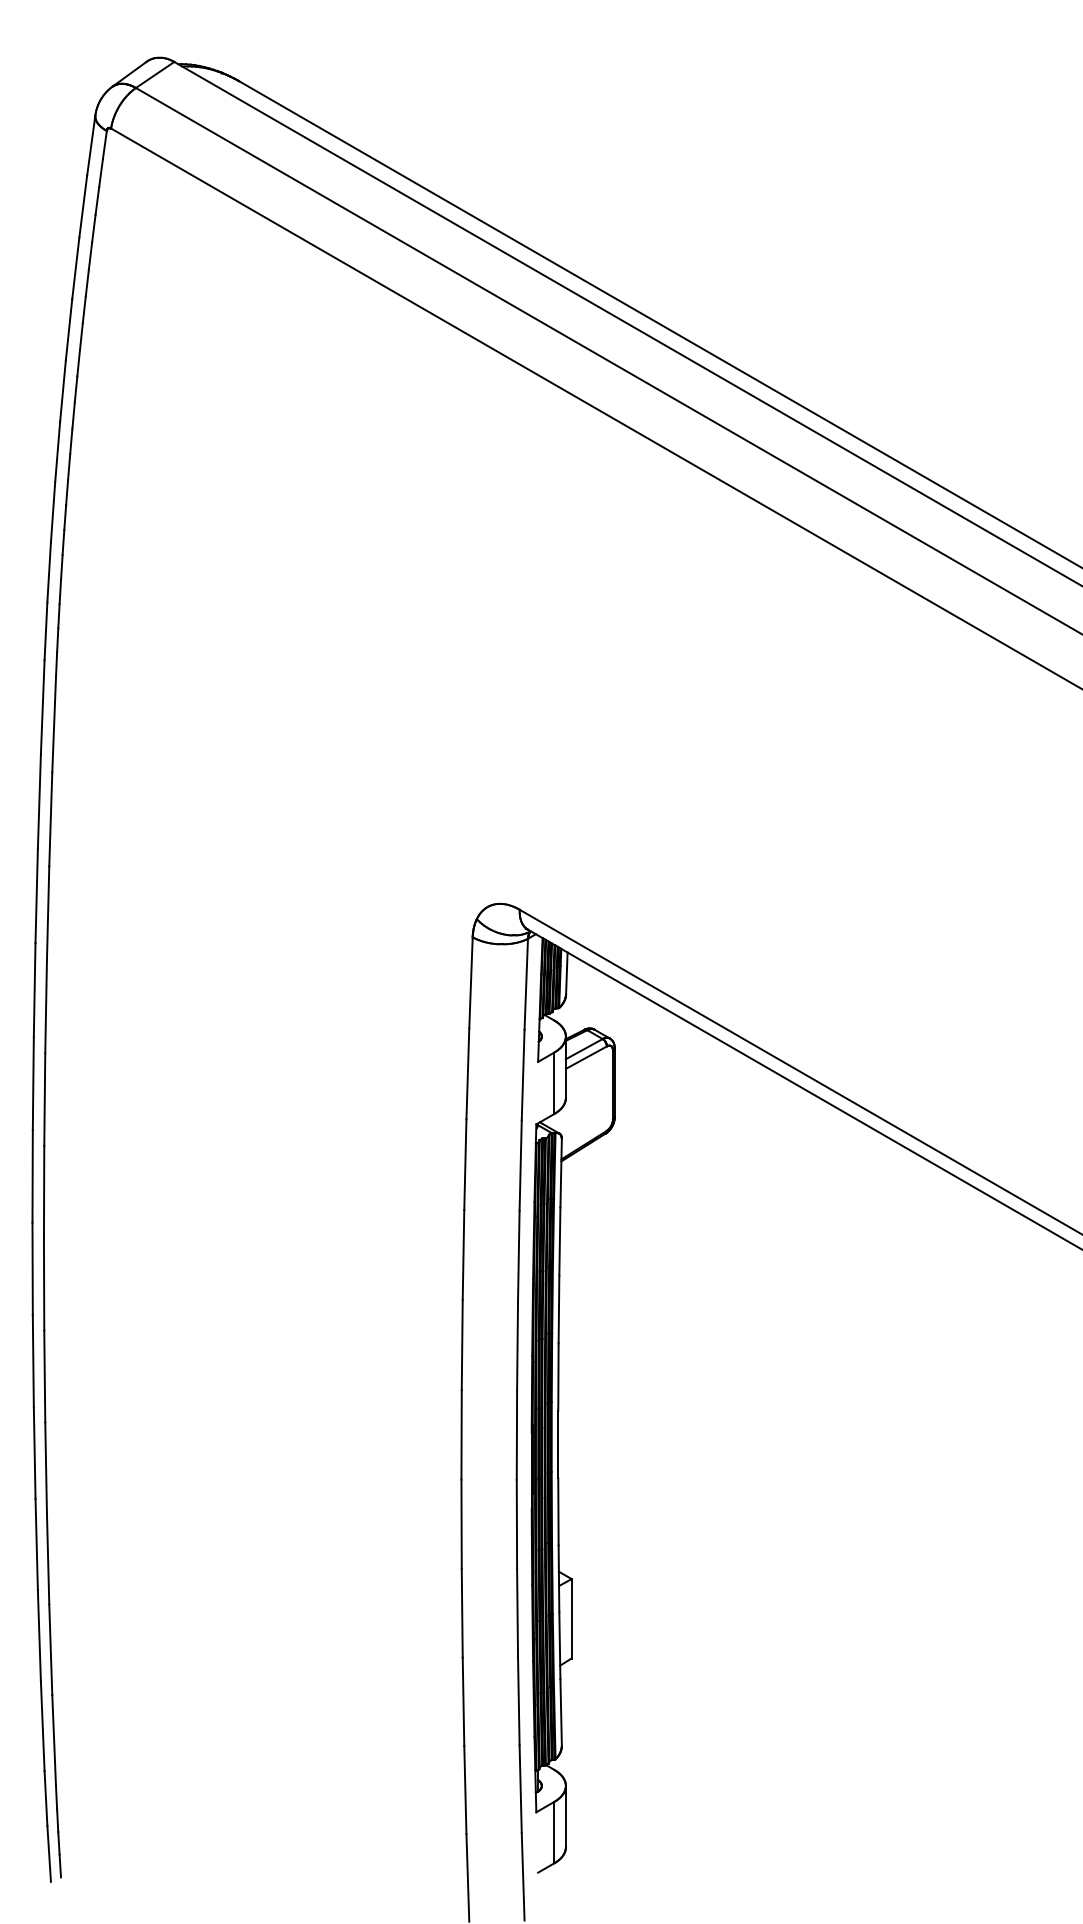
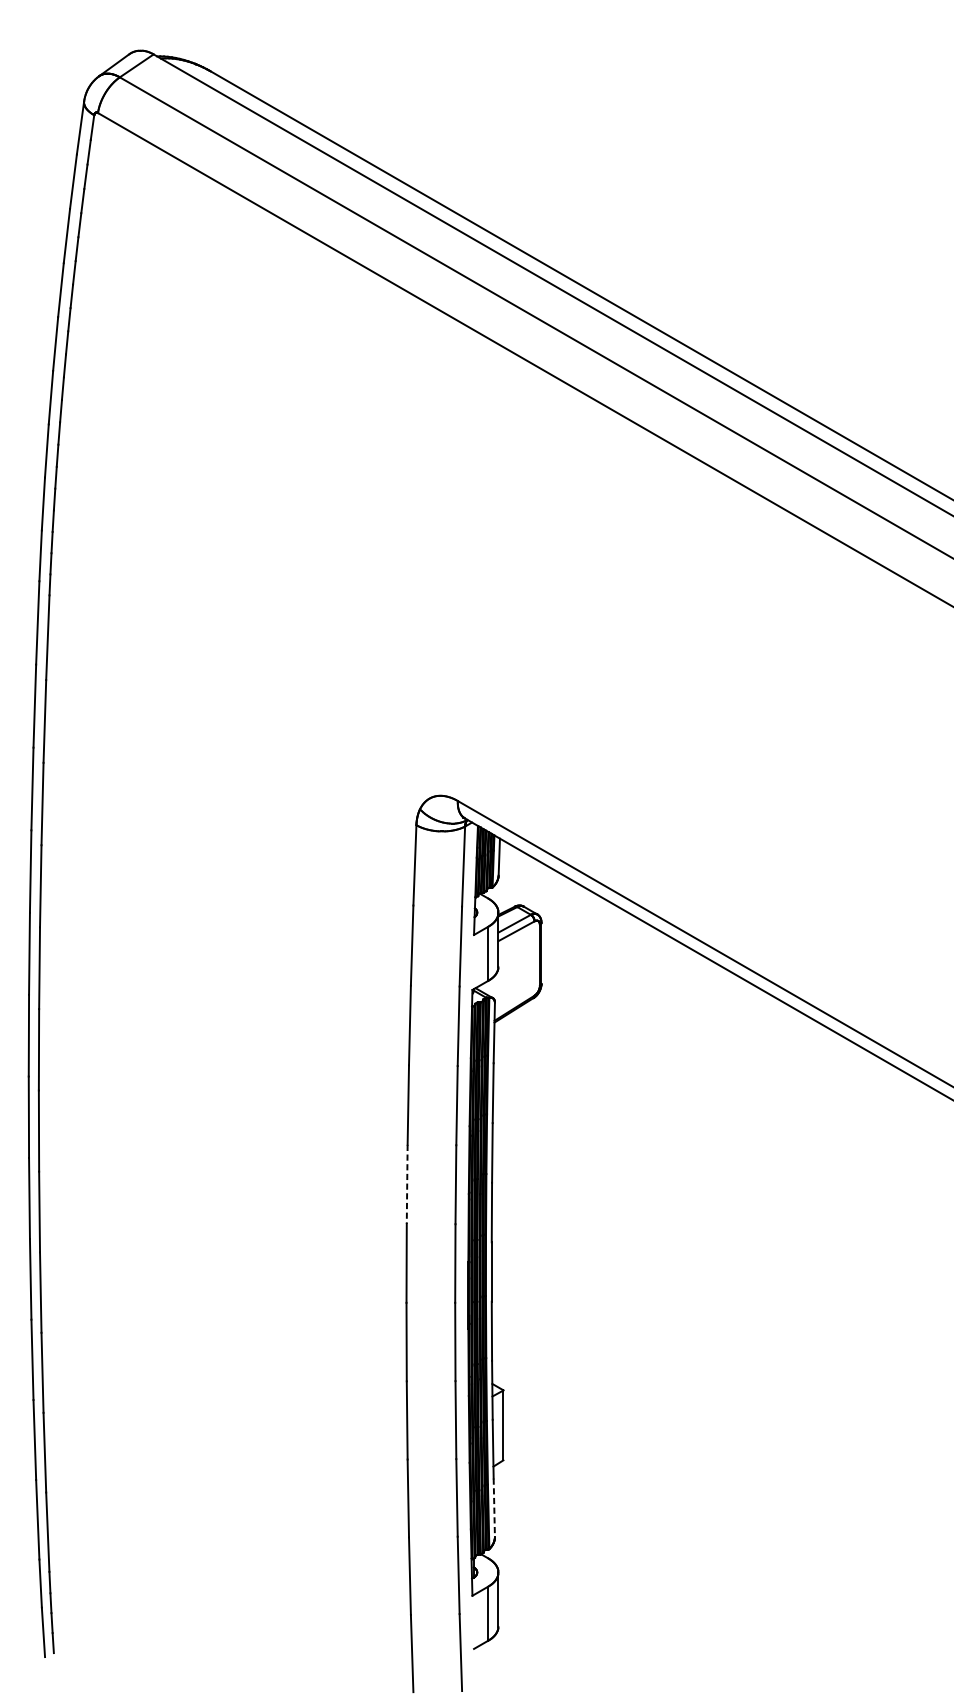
line: (462, 1345) -> (407, 1184), solid -> dashed
line: (561, 1712) -> (494, 1507), solid -> dashed

